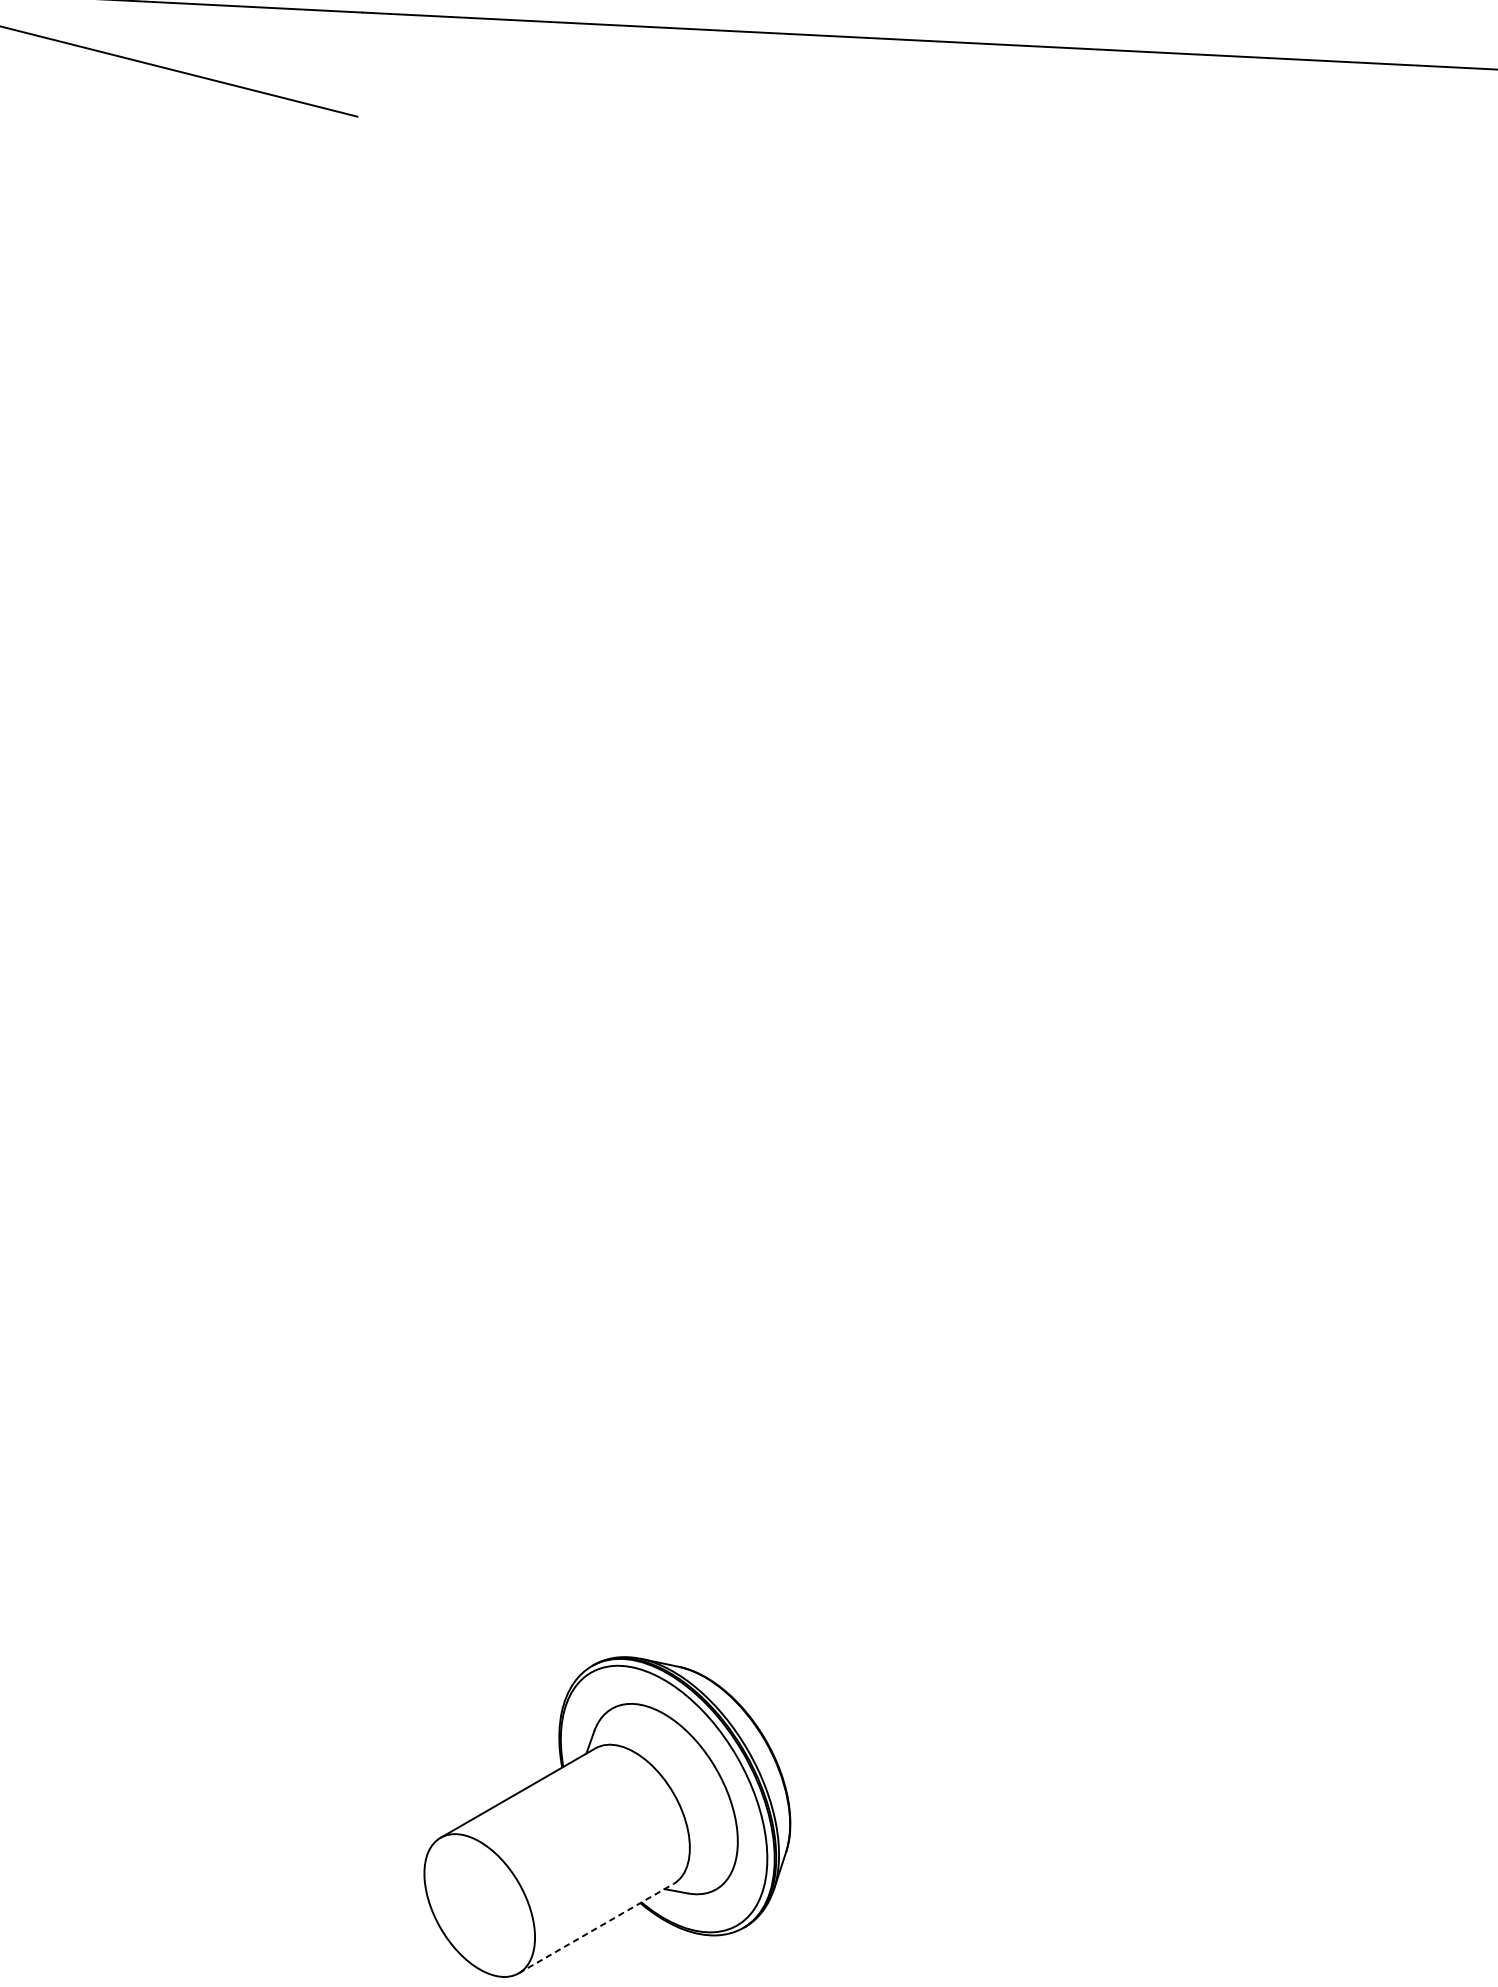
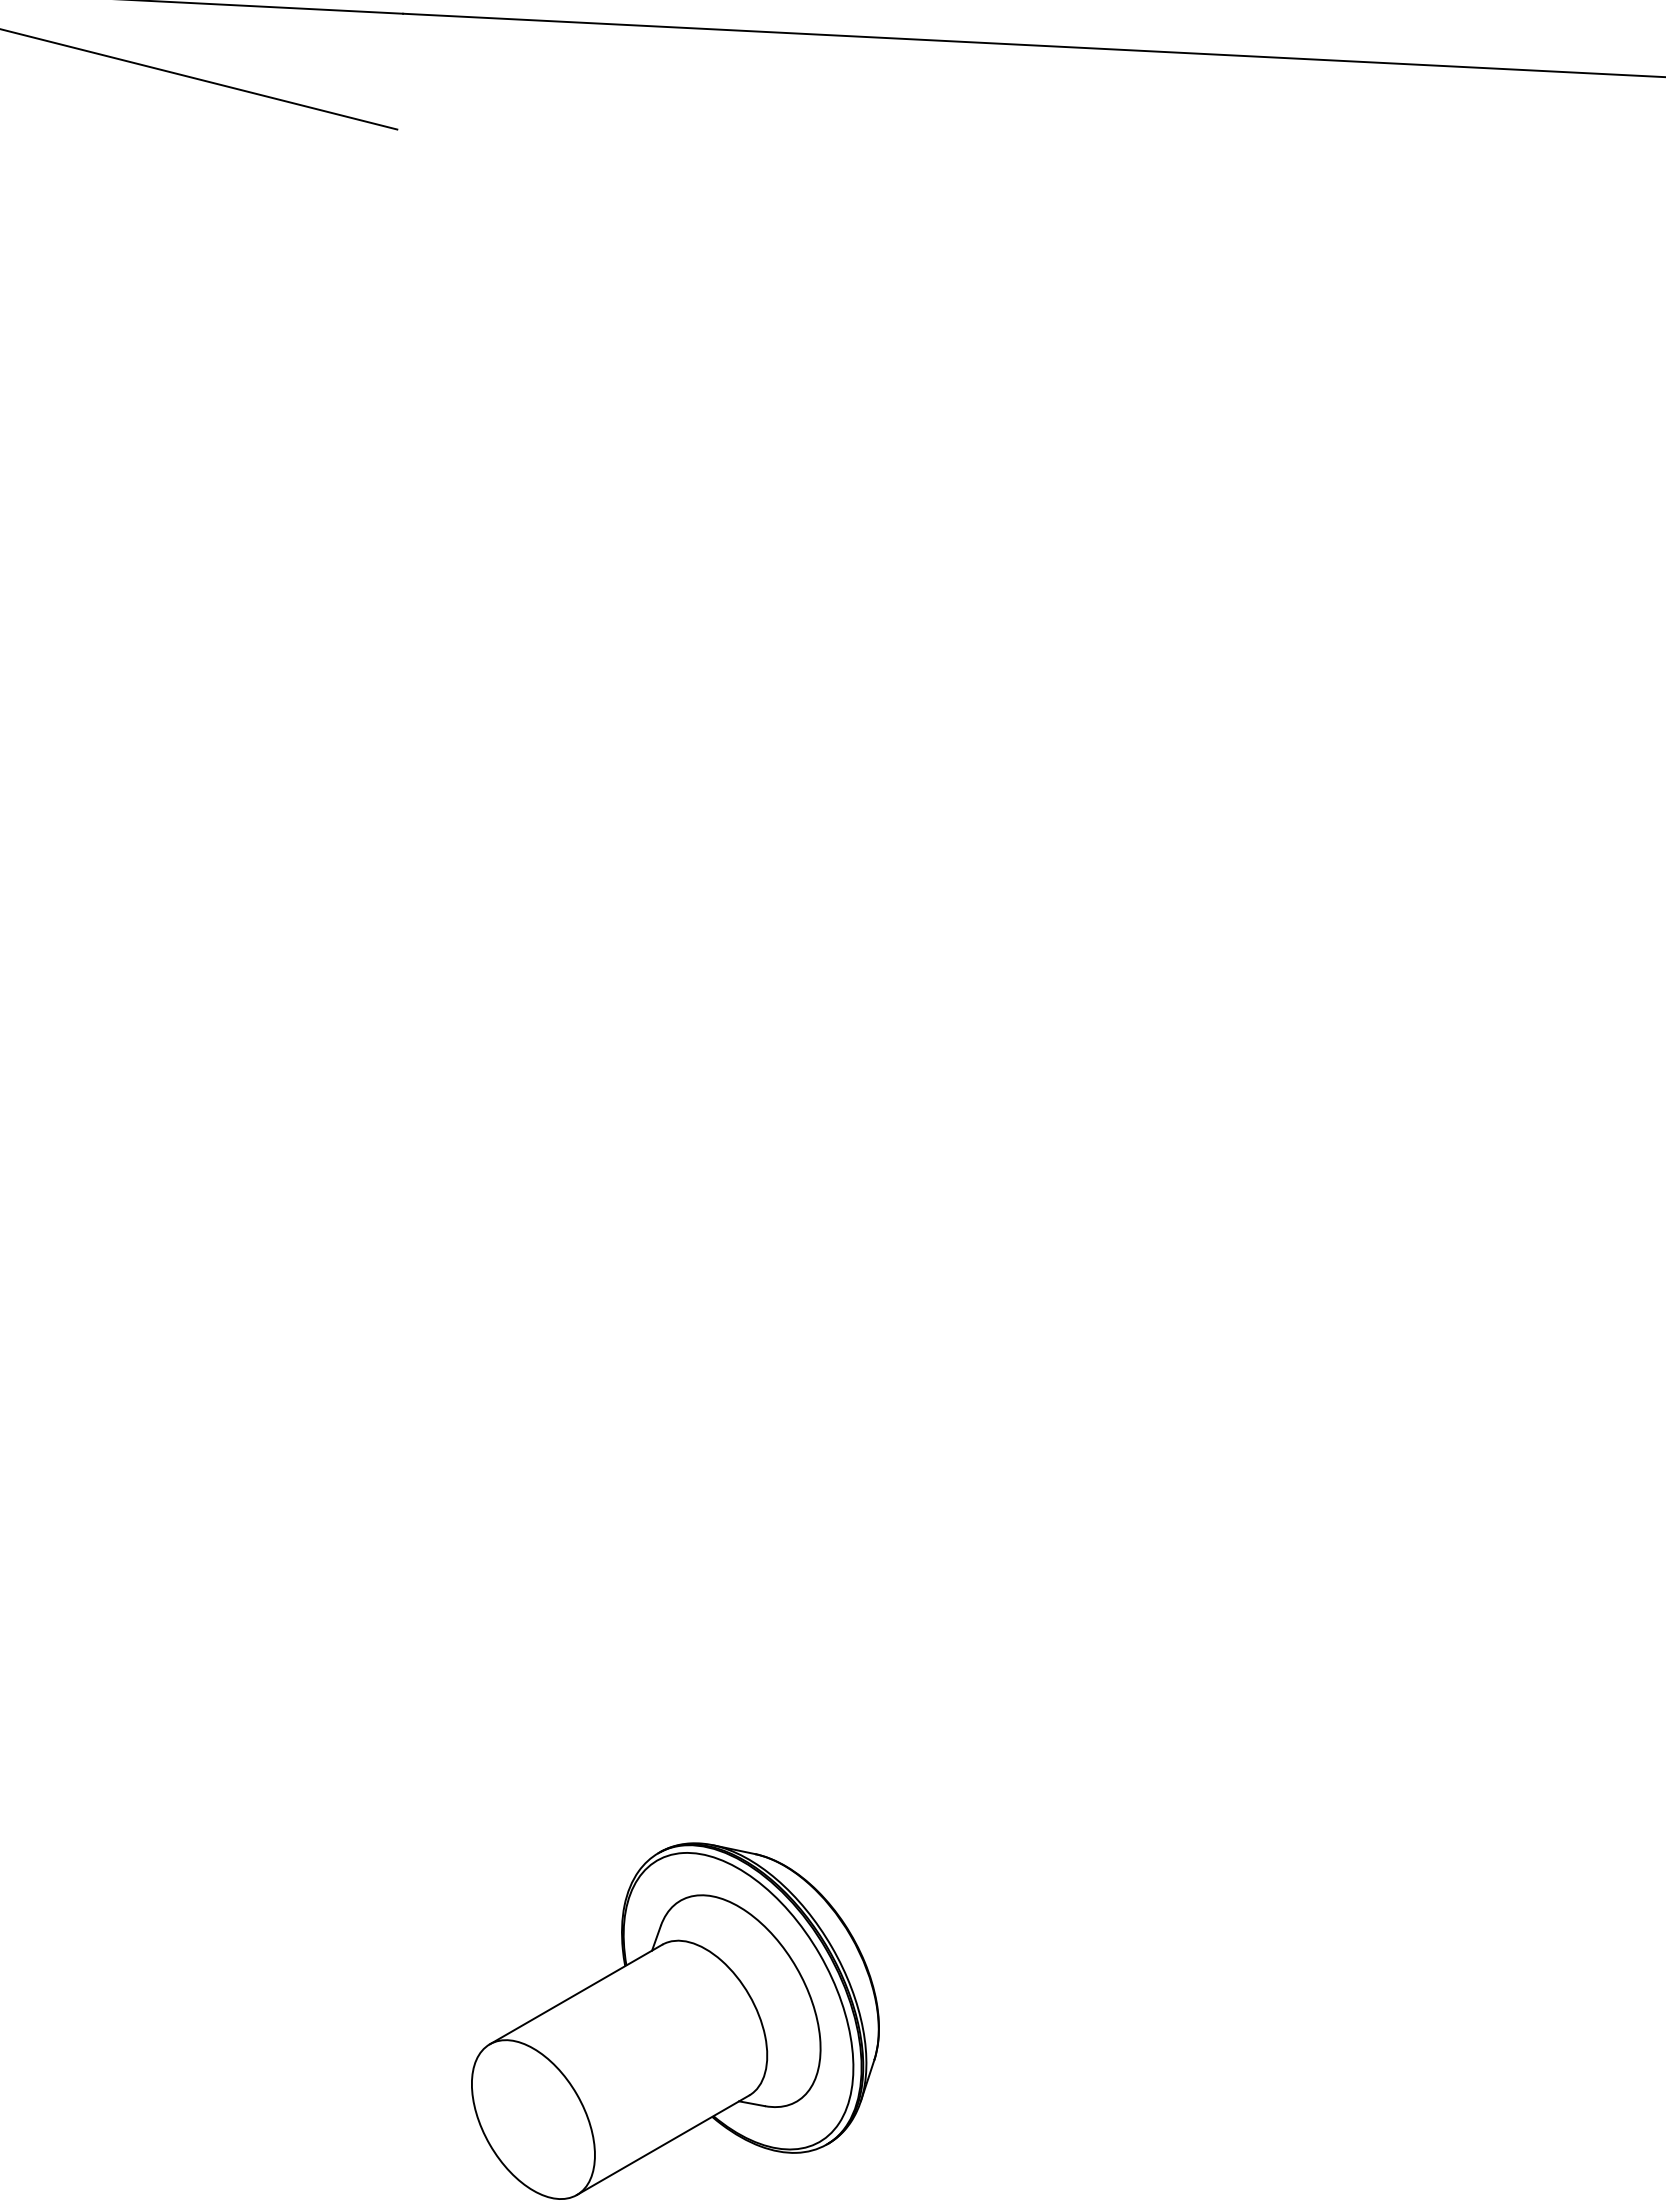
line: (596, 1927) -> (663, 2144), dashed -> solid

